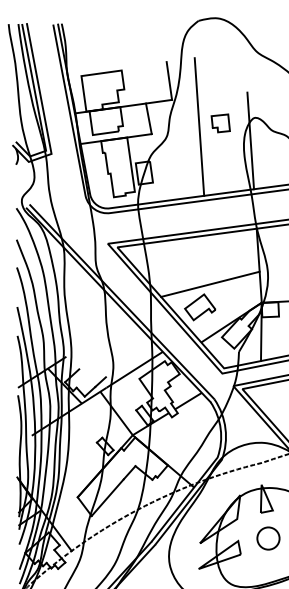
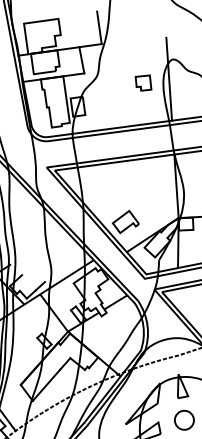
part: (220, 123) -> (143, 83), moved
line: (199, 126) -> (125, 66), removed
line: (210, 283) -> (134, 201), removed

